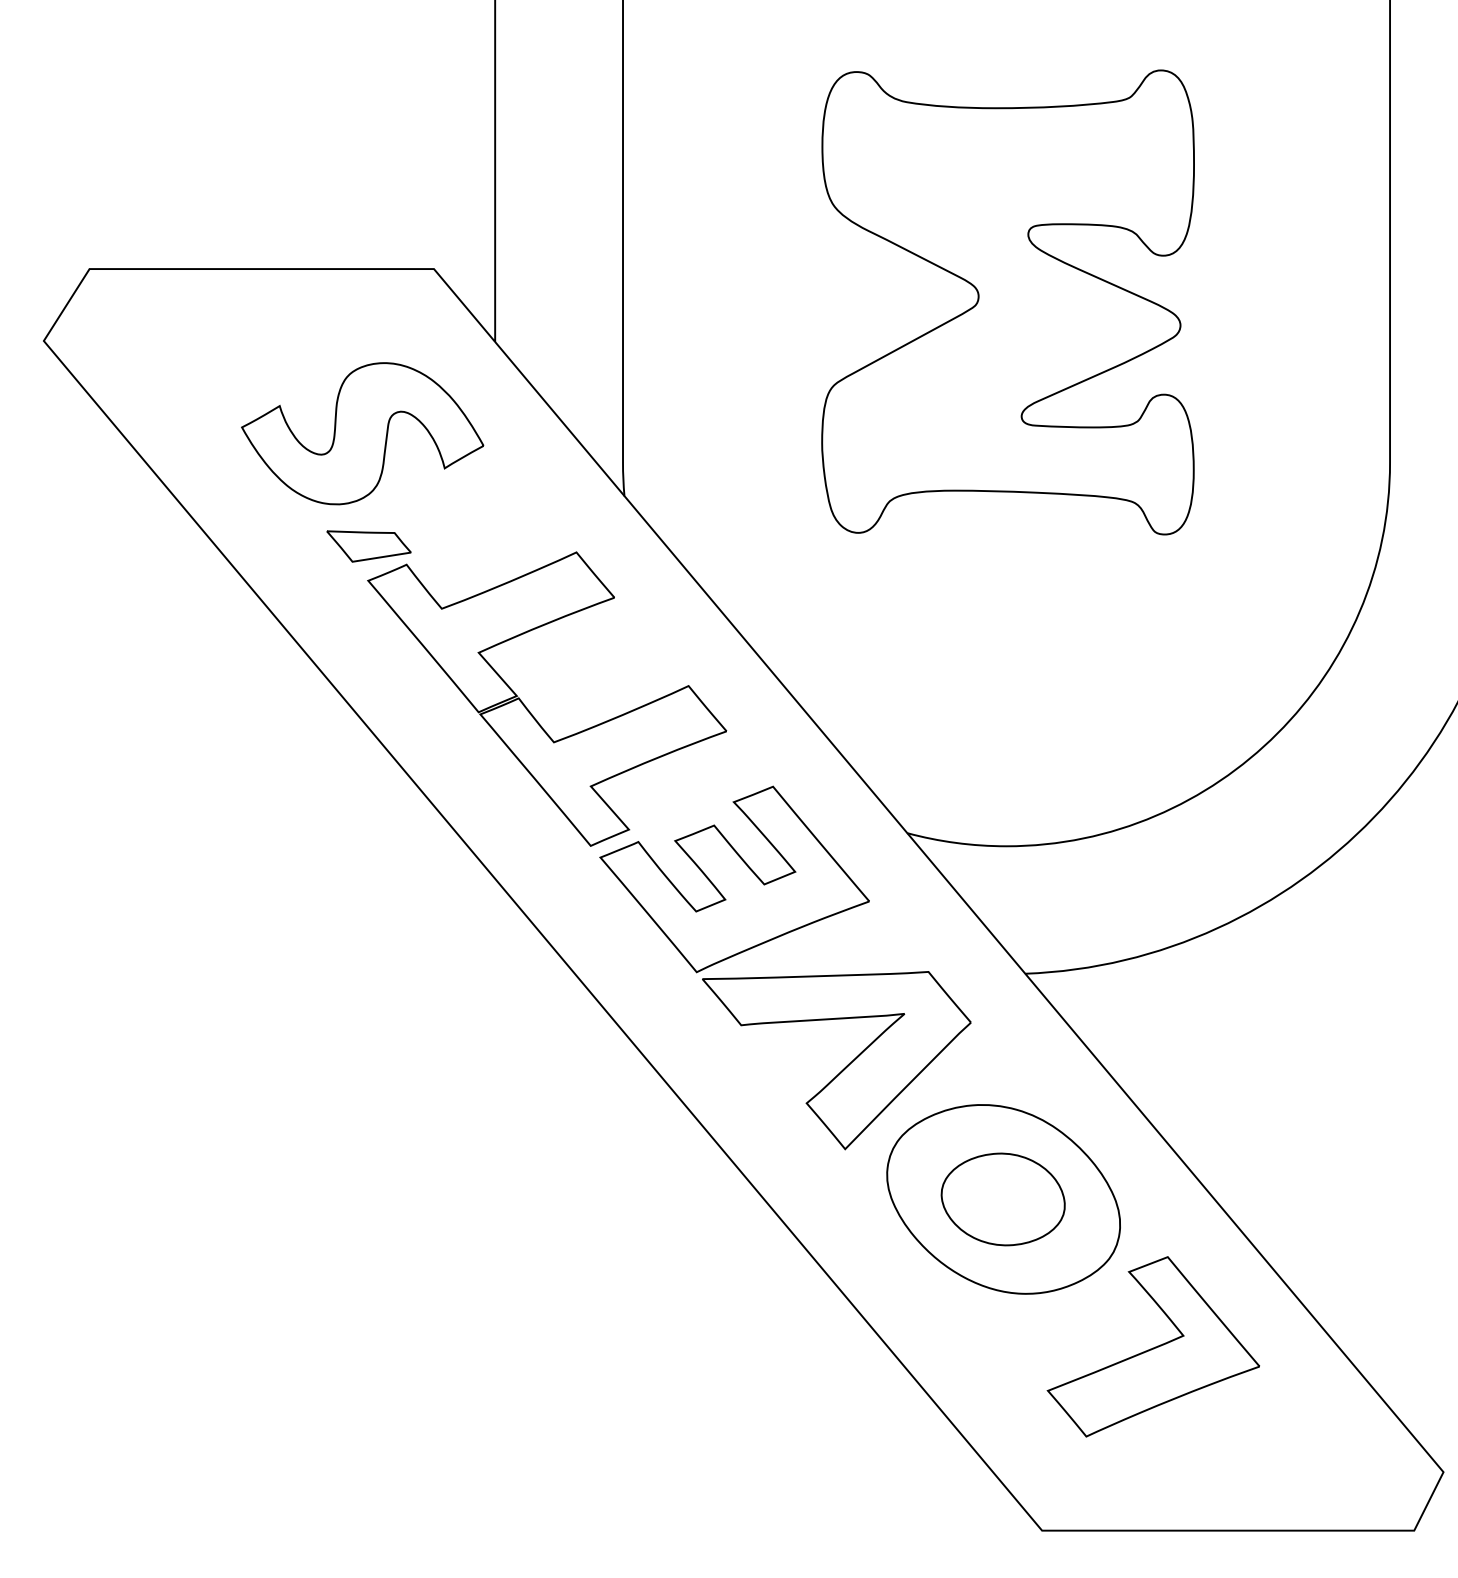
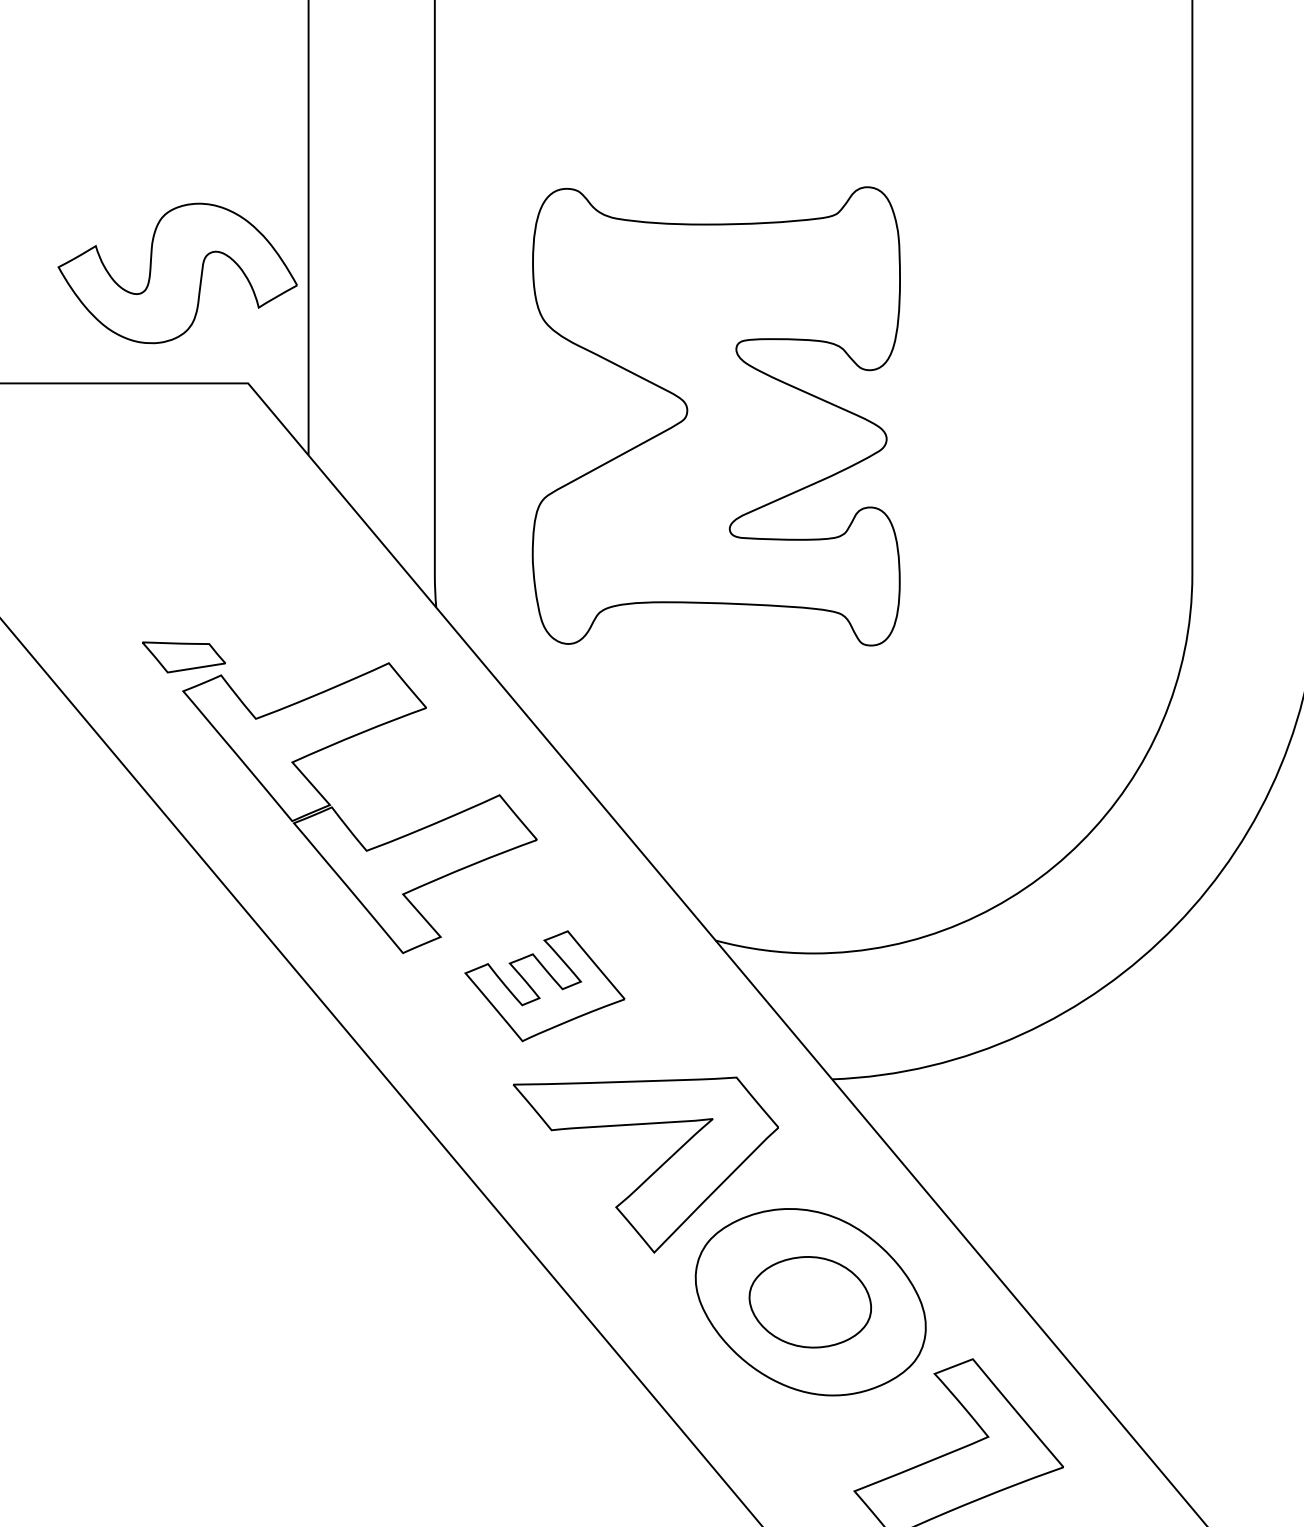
part: (1007, 302) -> (715, 416), moved
part: (362, 433) -> (177, 273), moved
part: (734, 879) -> (544, 986), size x0.6

